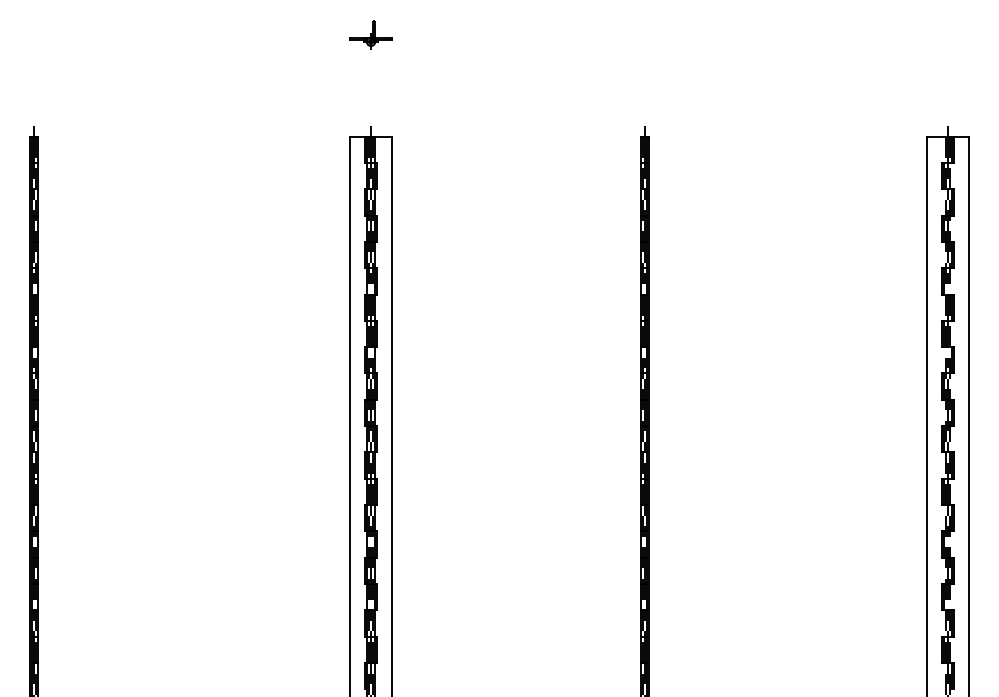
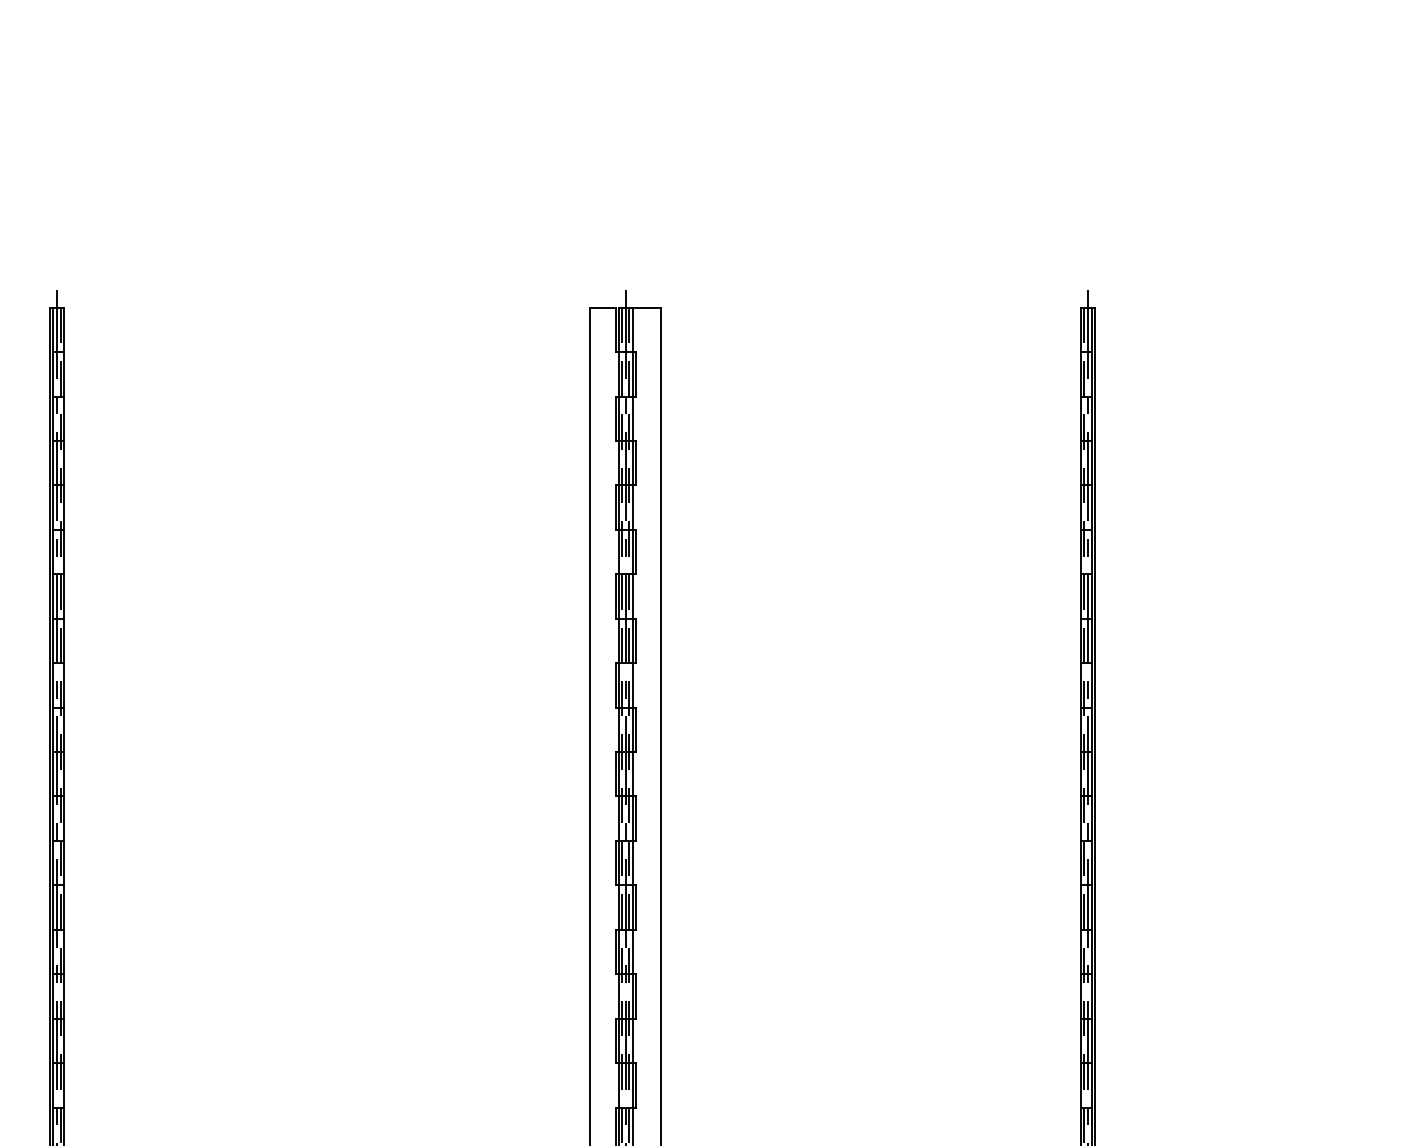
part: (370, 34) -> (624, 135), removed

